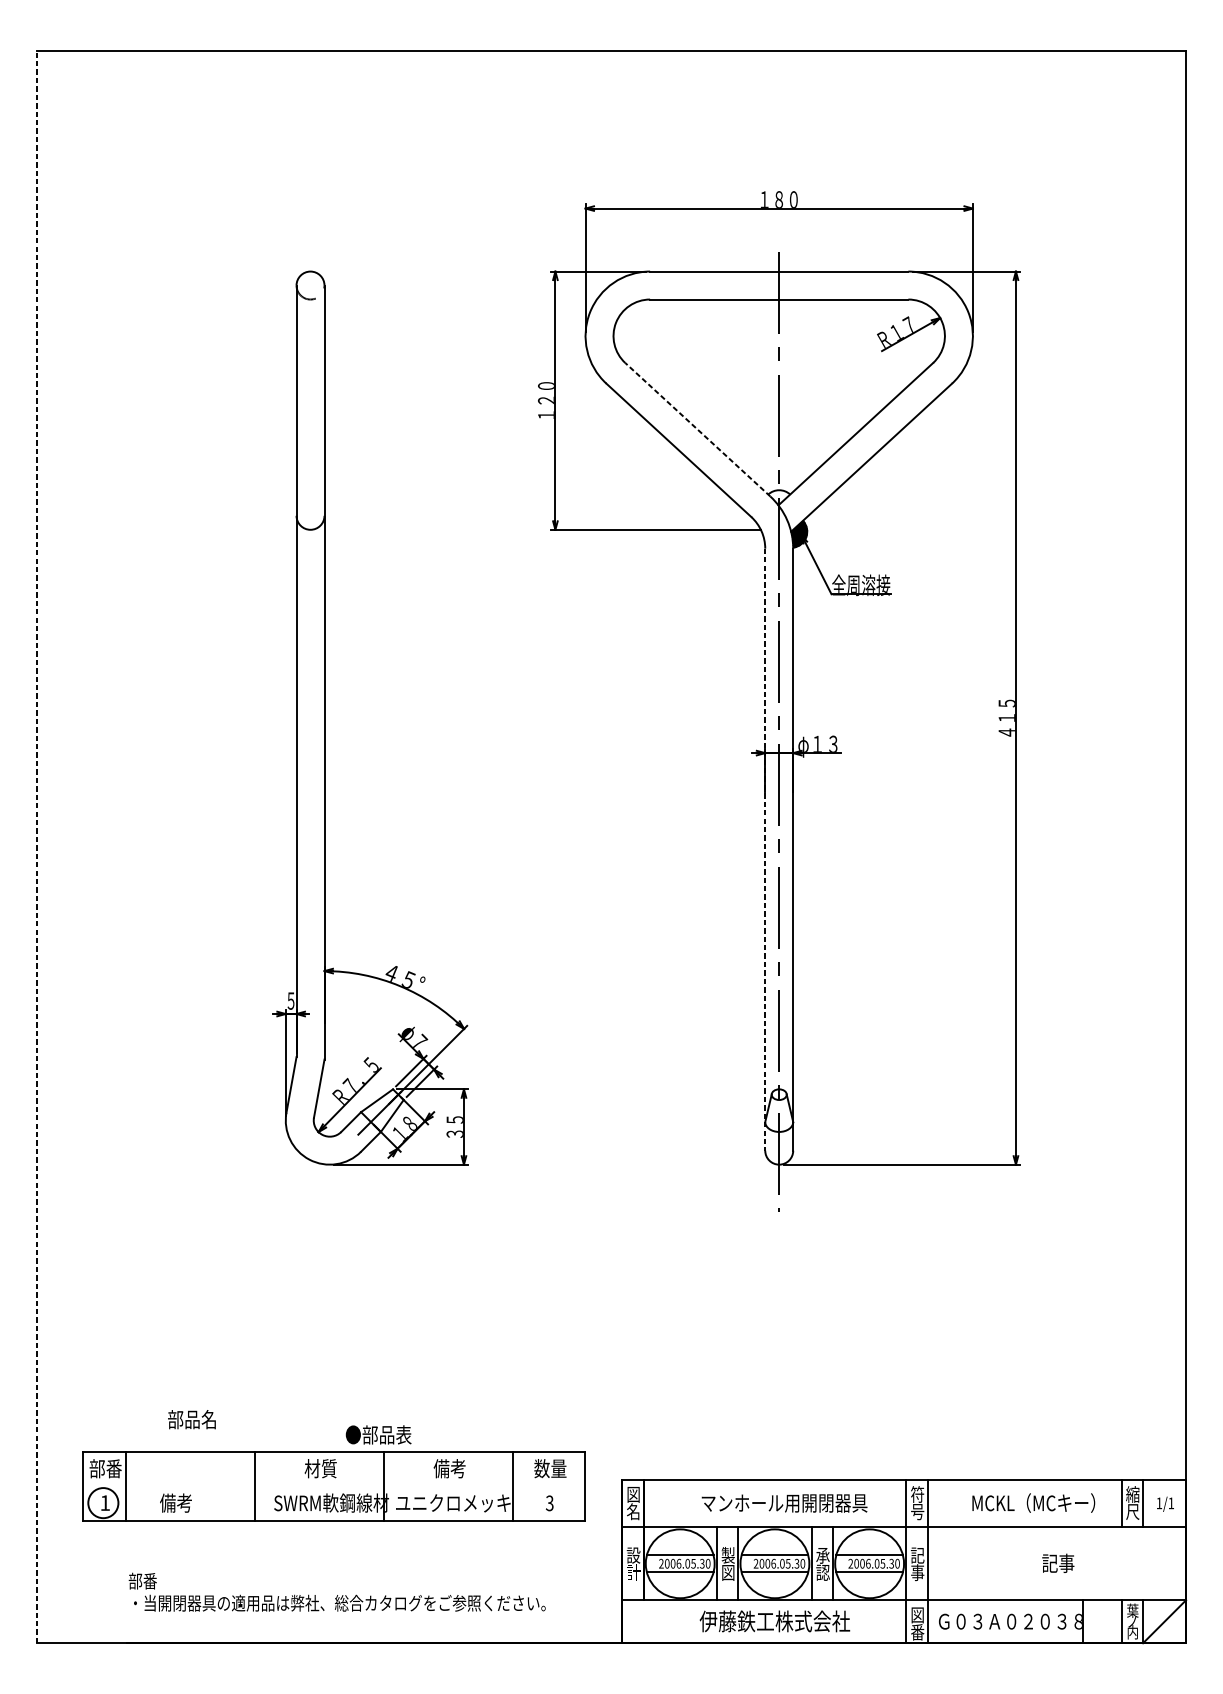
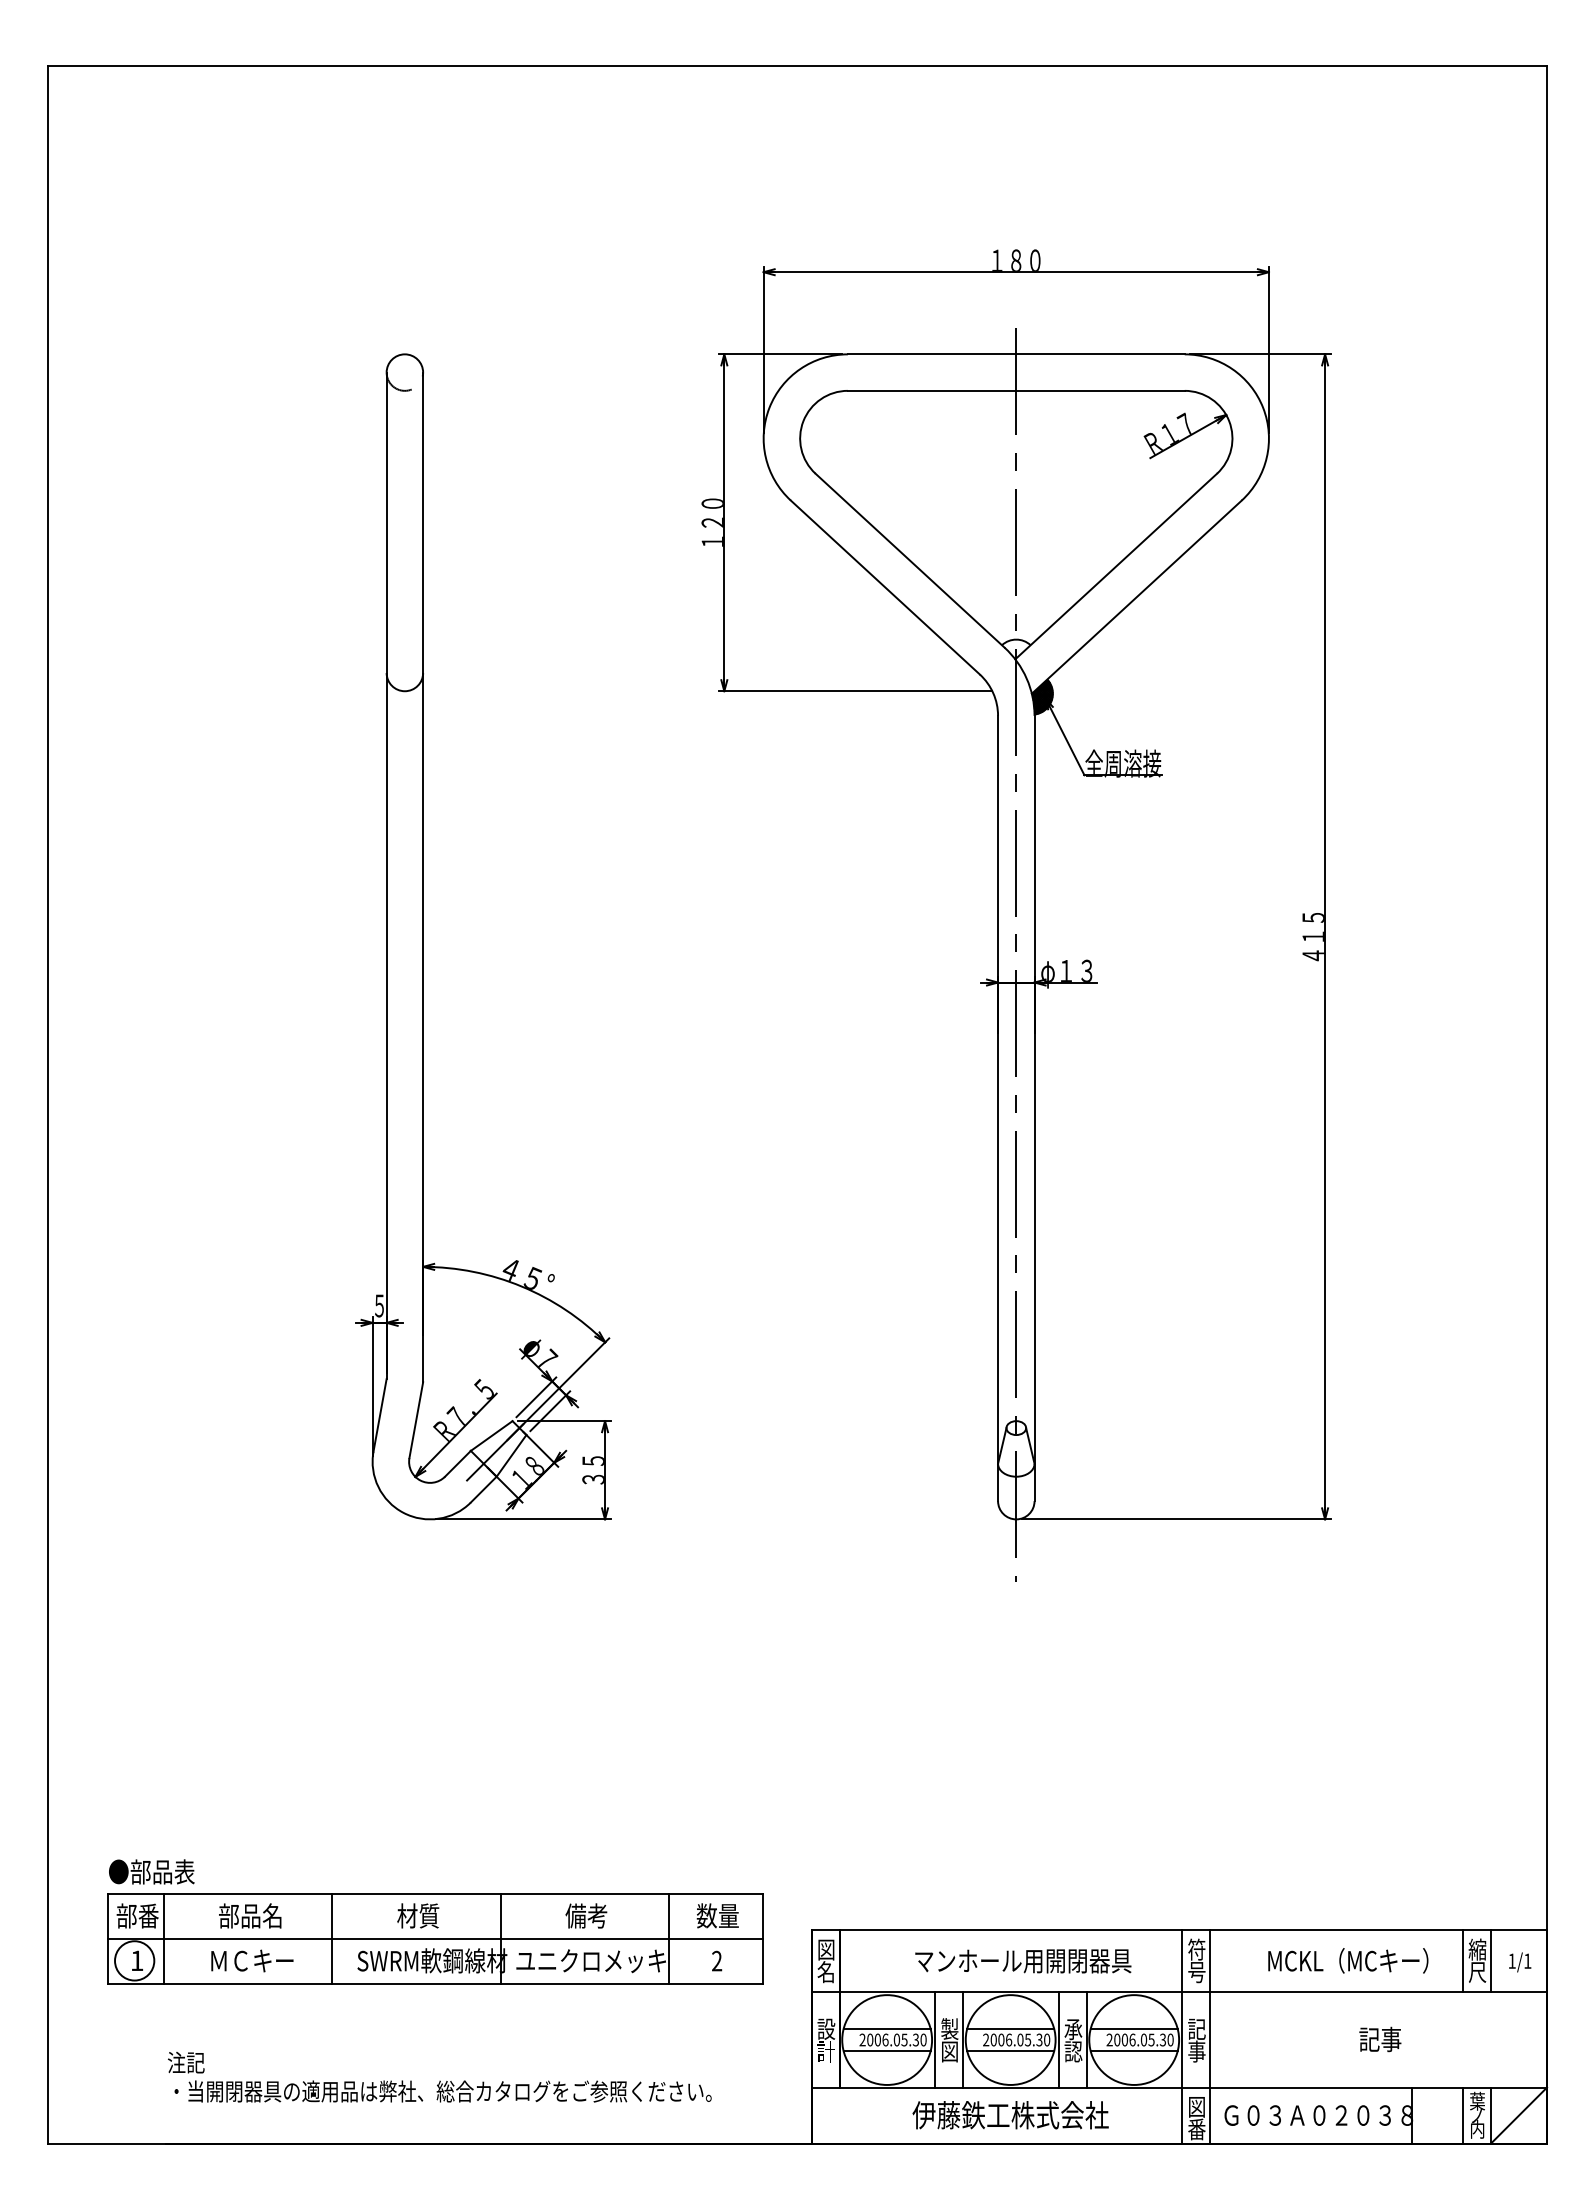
line: (697, 429) -> (909, 560), dashed -> solid
line: (36, 846) -> (47, 1104), dashed -> solid
line: (765, 849) -> (998, 1108), dashed -> solid
text: (192, 1419) -> (250, 1915), moved
text: (378, 1434) -> (151, 1871), moved
line: (333, 1485) -> (434, 1938), added
text: (192, 1502) -> (250, 1960), 備考 -> ＭＣキー
text: (549, 1503) -> (716, 1961), 3 -> 2
text: (142, 1581) -> (185, 2062), 部番 -> 注記

